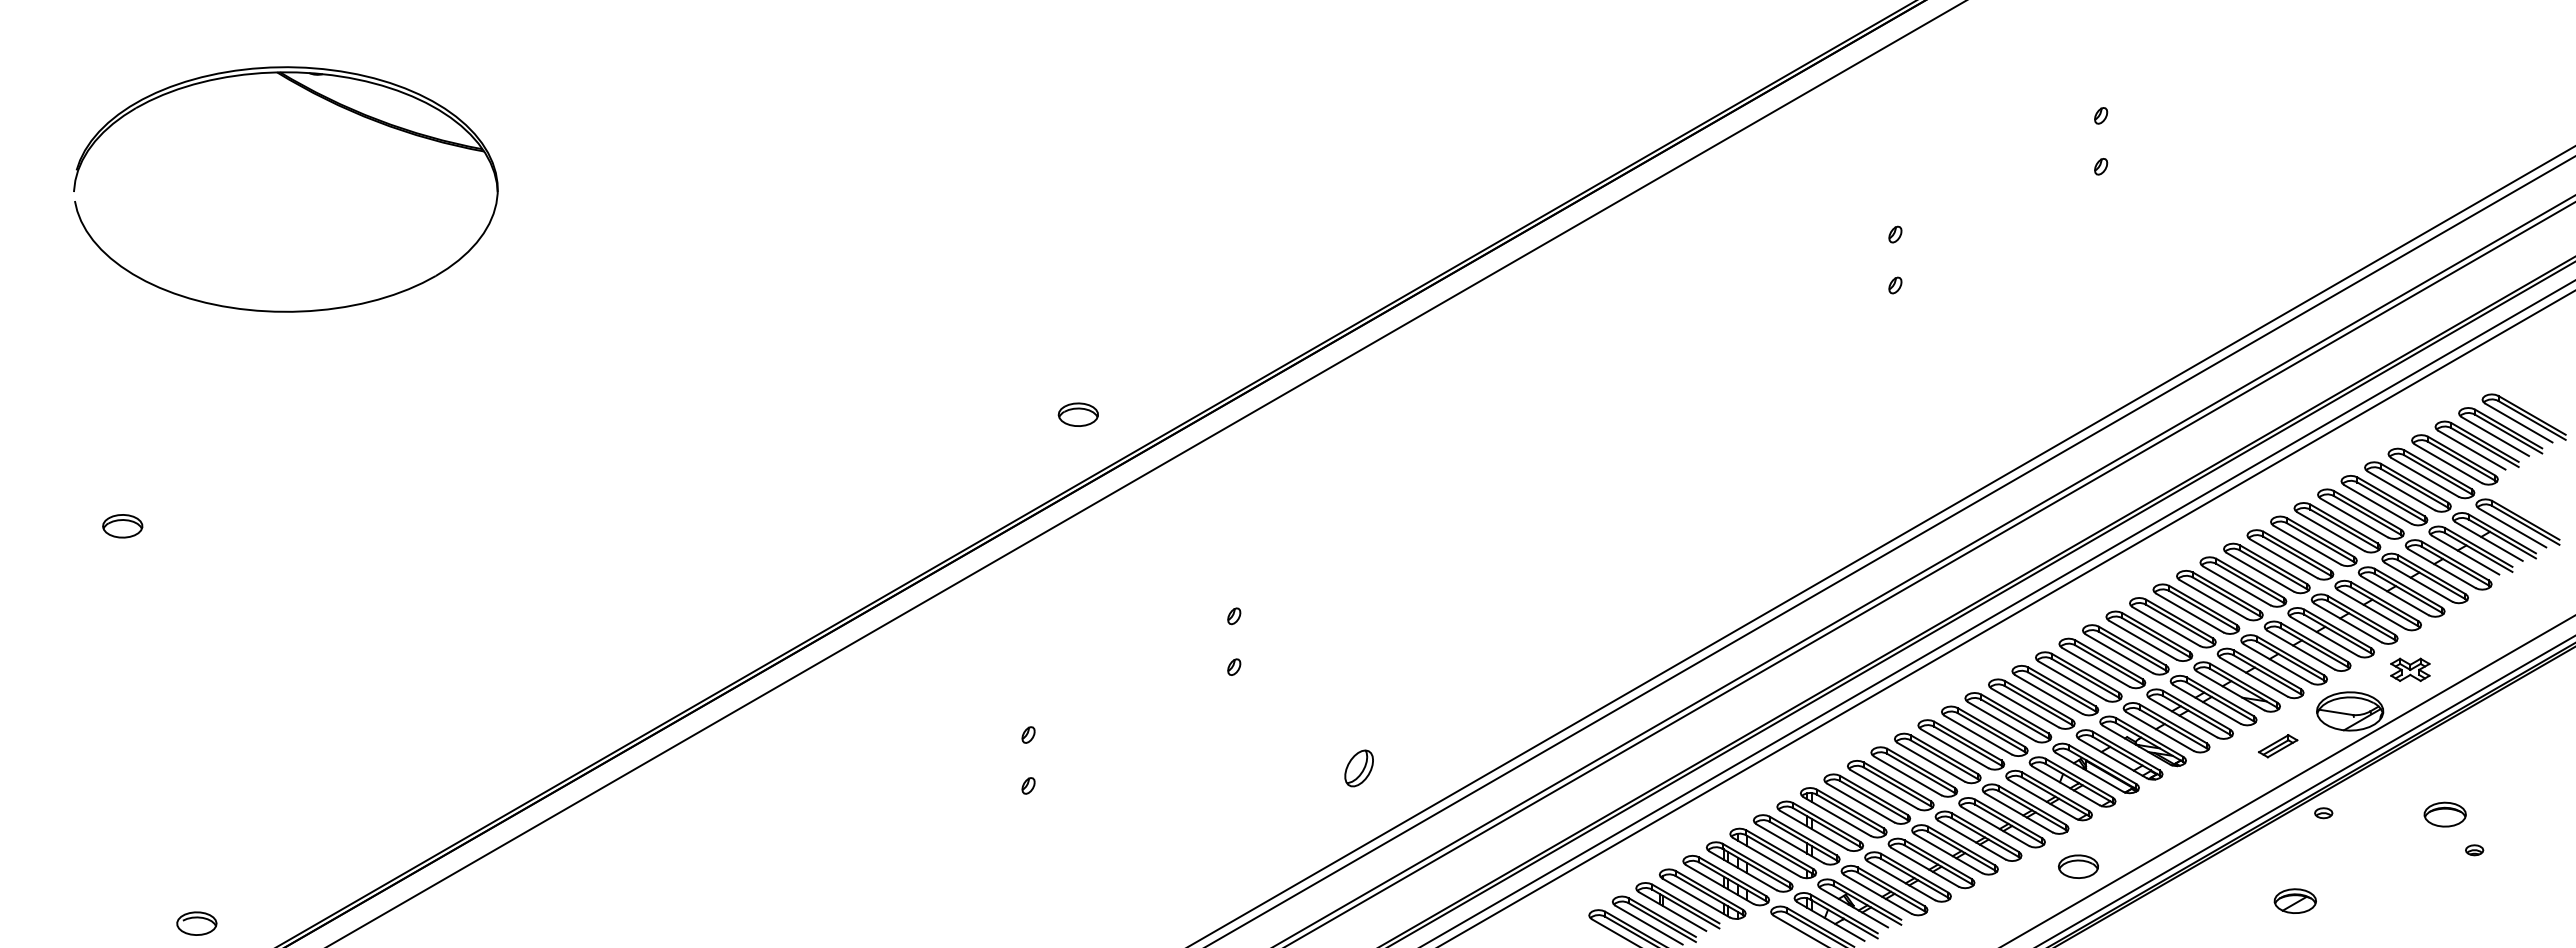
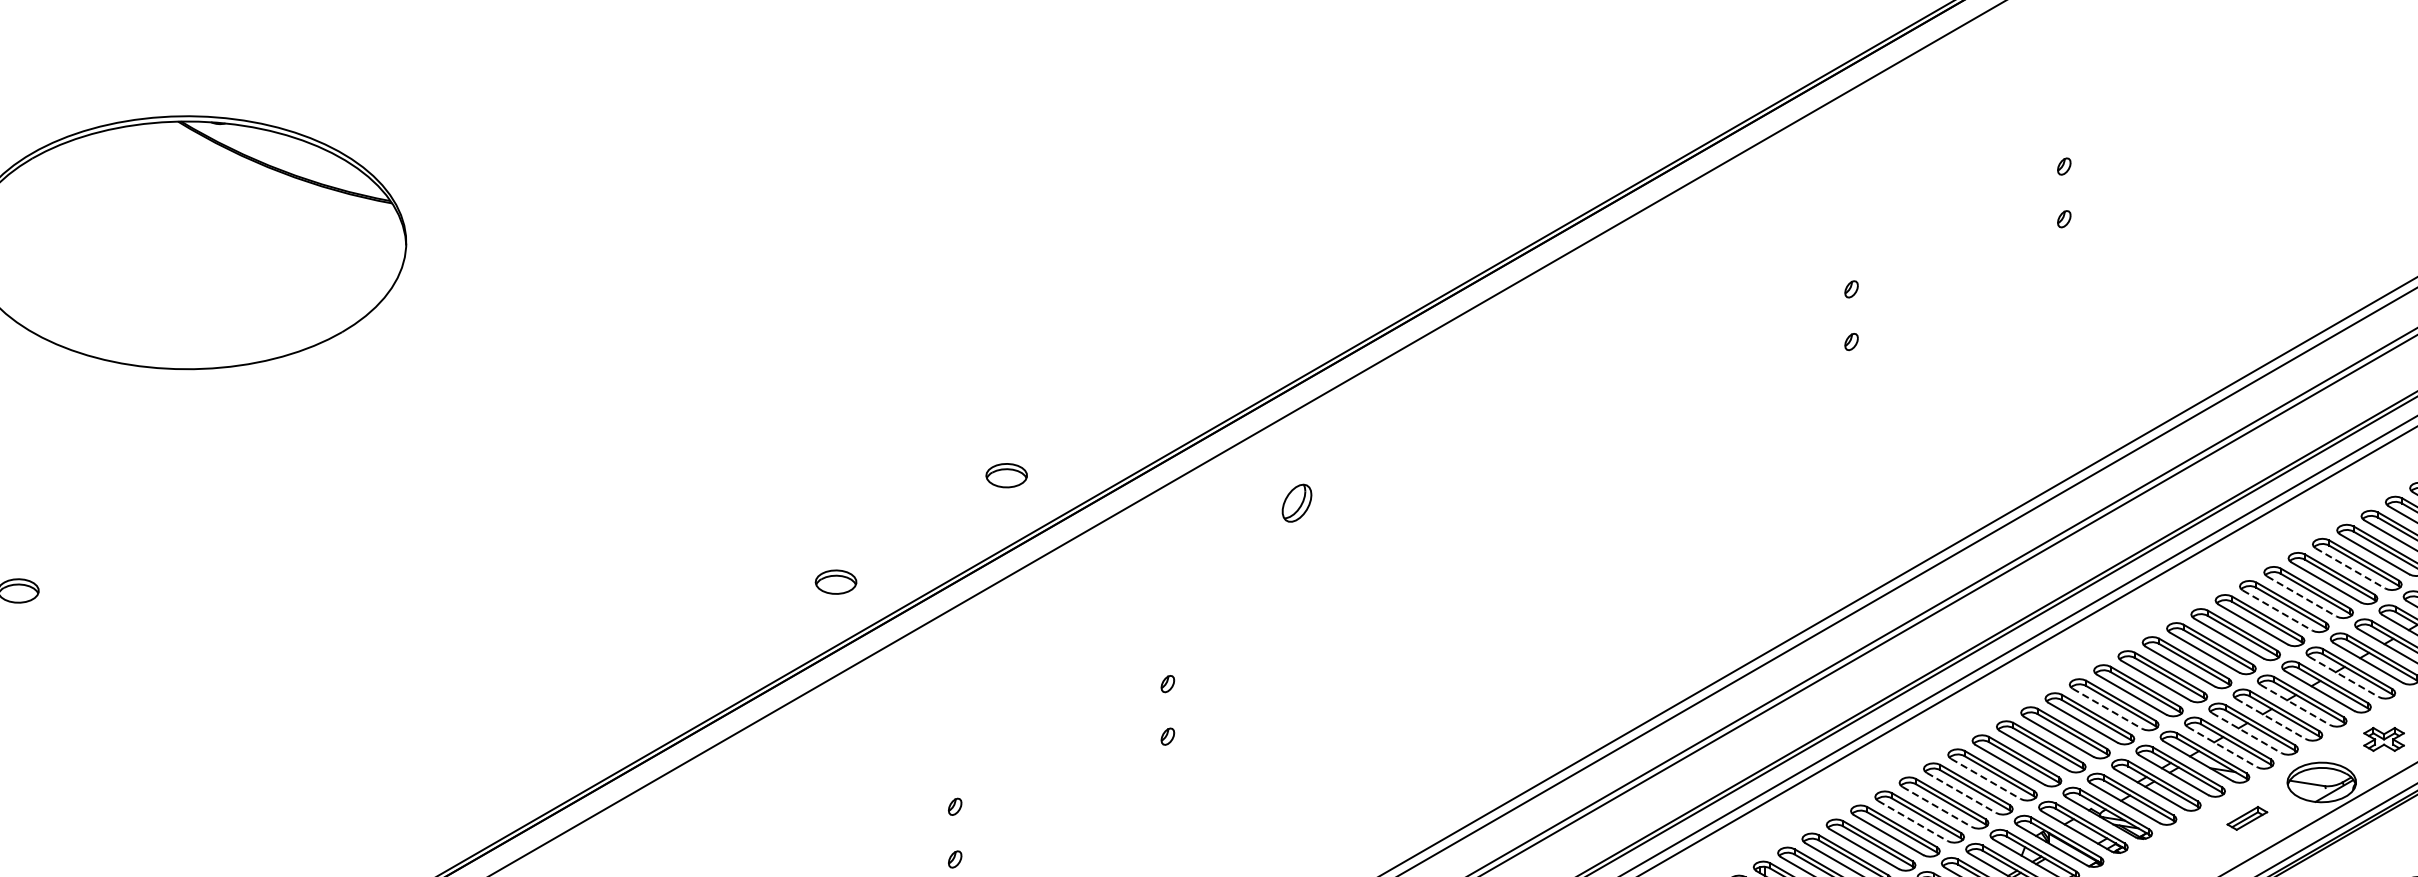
line: (2377, 504) -> (2350, 568), solid -> dashed
part: (912, 517) -> (835, 581), added
line: (2330, 531) -> (2301, 596), solid -> dashed
line: (2307, 545) -> (2277, 610), solid -> dashed
line: (2371, 609) -> (2343, 677), solid -> dashed
line: (2324, 636) -> (2295, 704), solid -> dashed
line: (2142, 640) -> (2107, 709), solid -> dashed
line: (2301, 650) -> (2271, 719), solid -> dashed
line: (2277, 663) -> (2246, 732), solid -> dashed
line: (2254, 677) -> (2222, 747), solid -> dashed
line: (2025, 708) -> (1986, 779), solid -> dashed
line: (2001, 721) -> (1961, 792), solid -> dashed
line: (1978, 735) -> (1937, 807), solid -> dashed
line: (1954, 748) -> (1912, 820), solid -> dashed
part: (1358, 768) -> (1296, 503), moved

